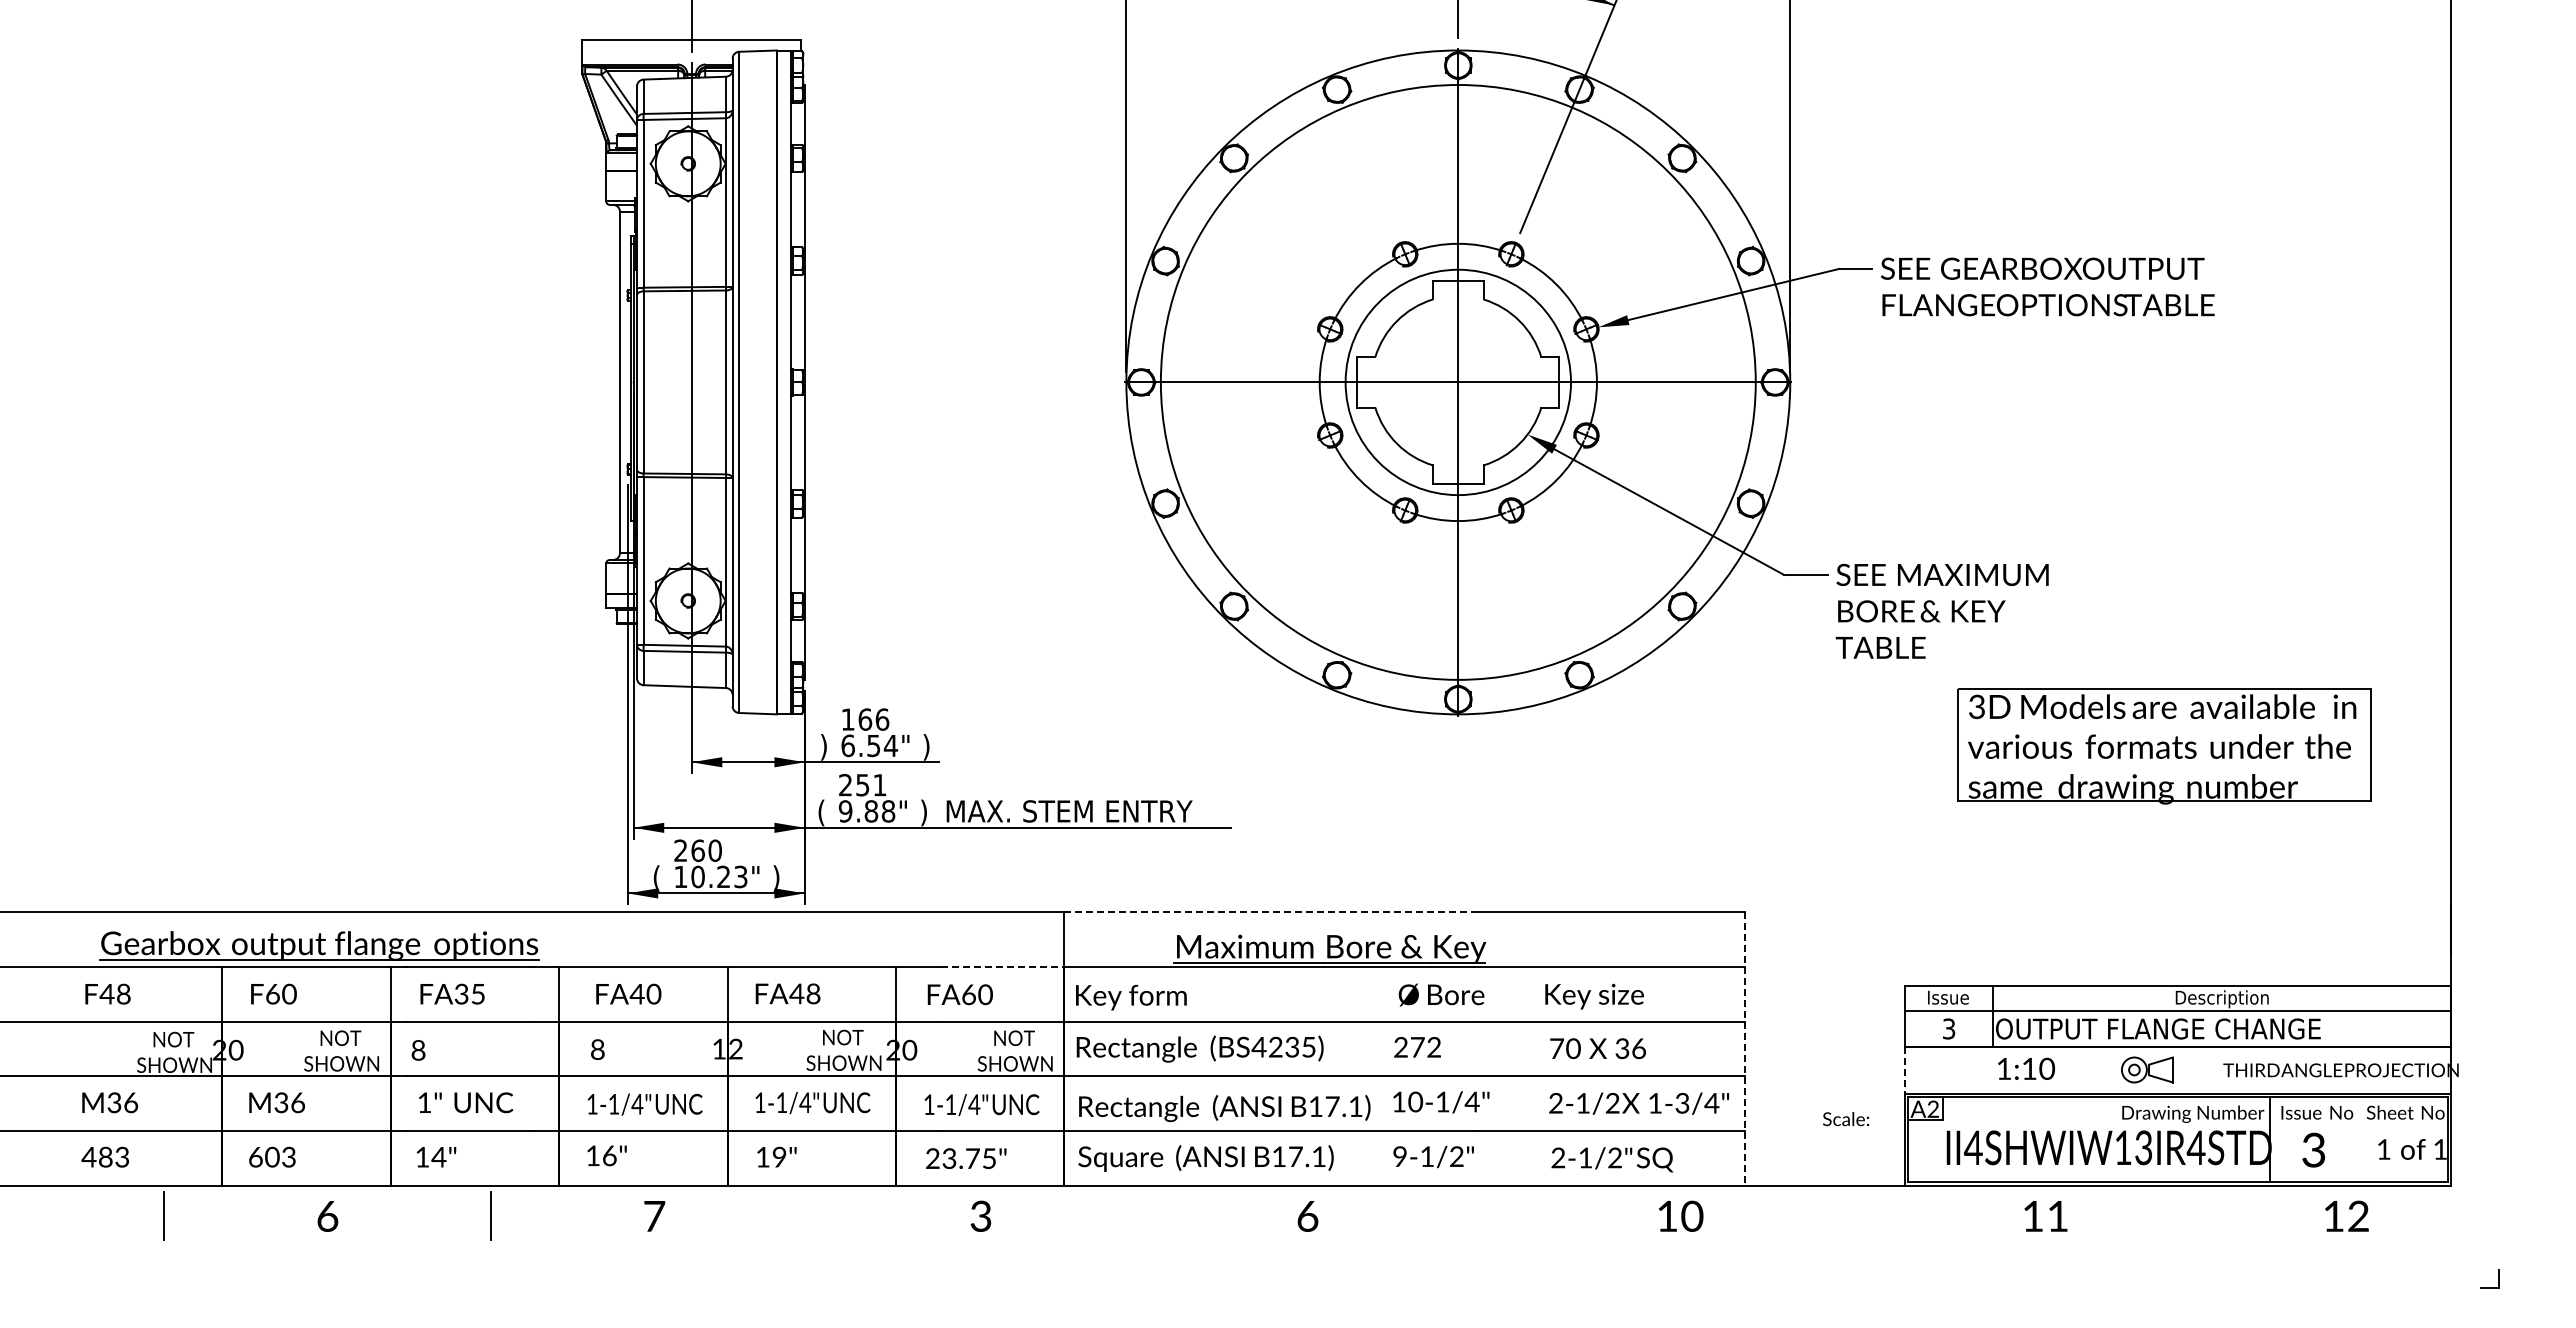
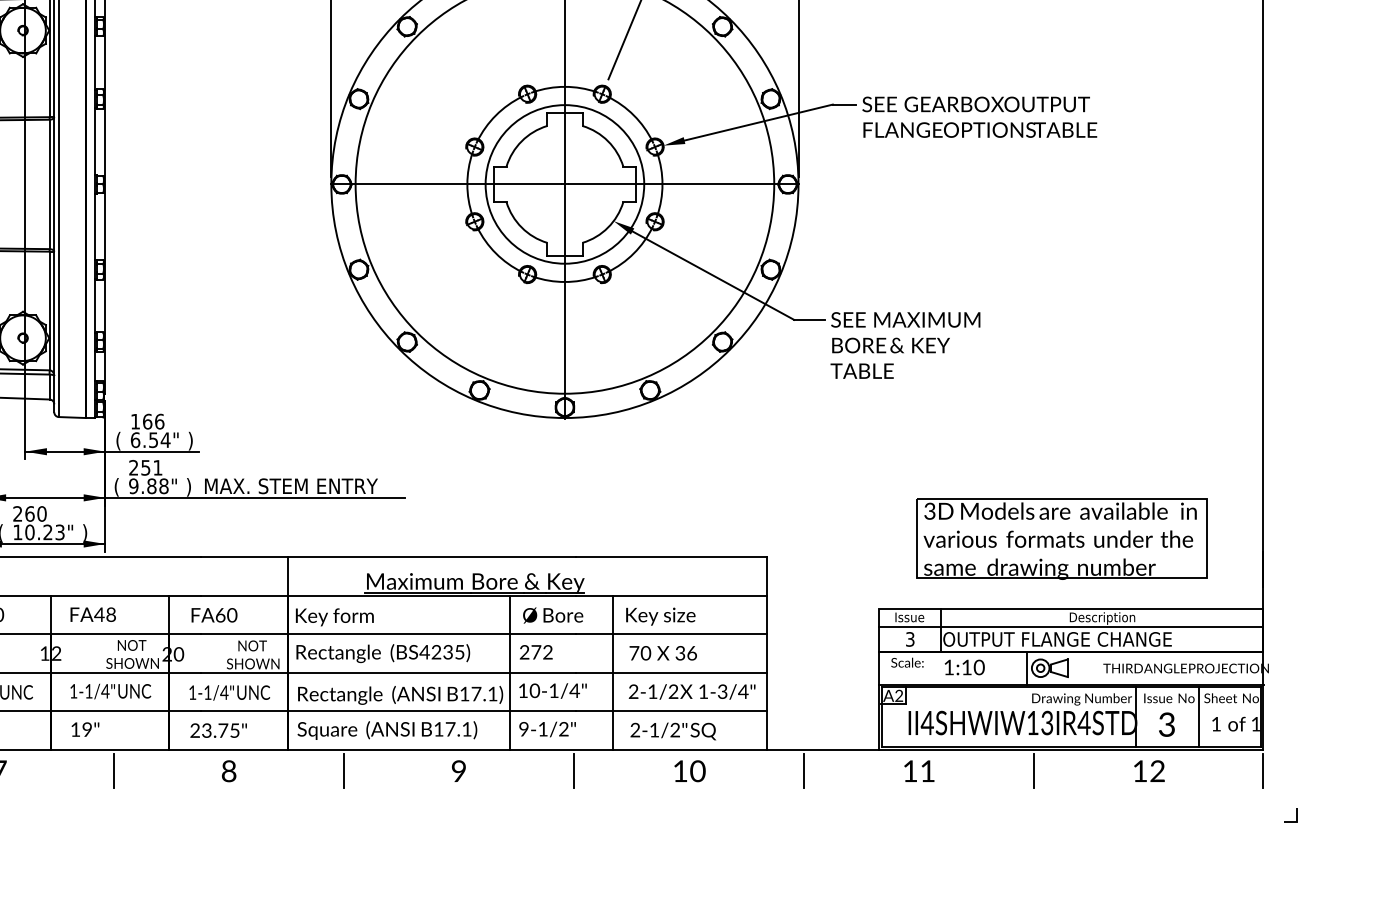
part: (2164, 746) -> (1061, 539), moved
text: (823, 747) -> (118, 441), ) -> (
line: (1269, 912) -> (432, 557), dashed -> solid
line: (1002, 967) -> (244, 596), dashed -> solid
line: (1745, 1049) -> (767, 653), dashed -> solid
line: (1904, 1070) -> (878, 668), dashed -> solid
line: (2114, 1070) -> (1026, 668), added
line: (1379, 1076) -> (509, 672), added
line: (1526, 1076) -> (612, 672), added
text: (1846, 1119) -> (907, 662), moved
line: (2359, 1139) -> (1199, 717), added
text: (1307, 1215) -> (458, 770), 6 -> 9
text: (1680, 1215) -> (689, 770), moved
text: (2346, 1215) -> (1149, 770), moved
line: (817, 1216) -> (113, 771), added
text: (980, 1216) -> (228, 771), 3 -> 8
line: (1144, 1216) -> (344, 771), added
line: (1470, 1216) -> (573, 771), added
line: (1797, 1216) -> (803, 771), added
text: (2045, 1216) -> (919, 771), moved
line: (2124, 1216) -> (1033, 771), added
line: (2450, 1216) -> (1263, 771), added

